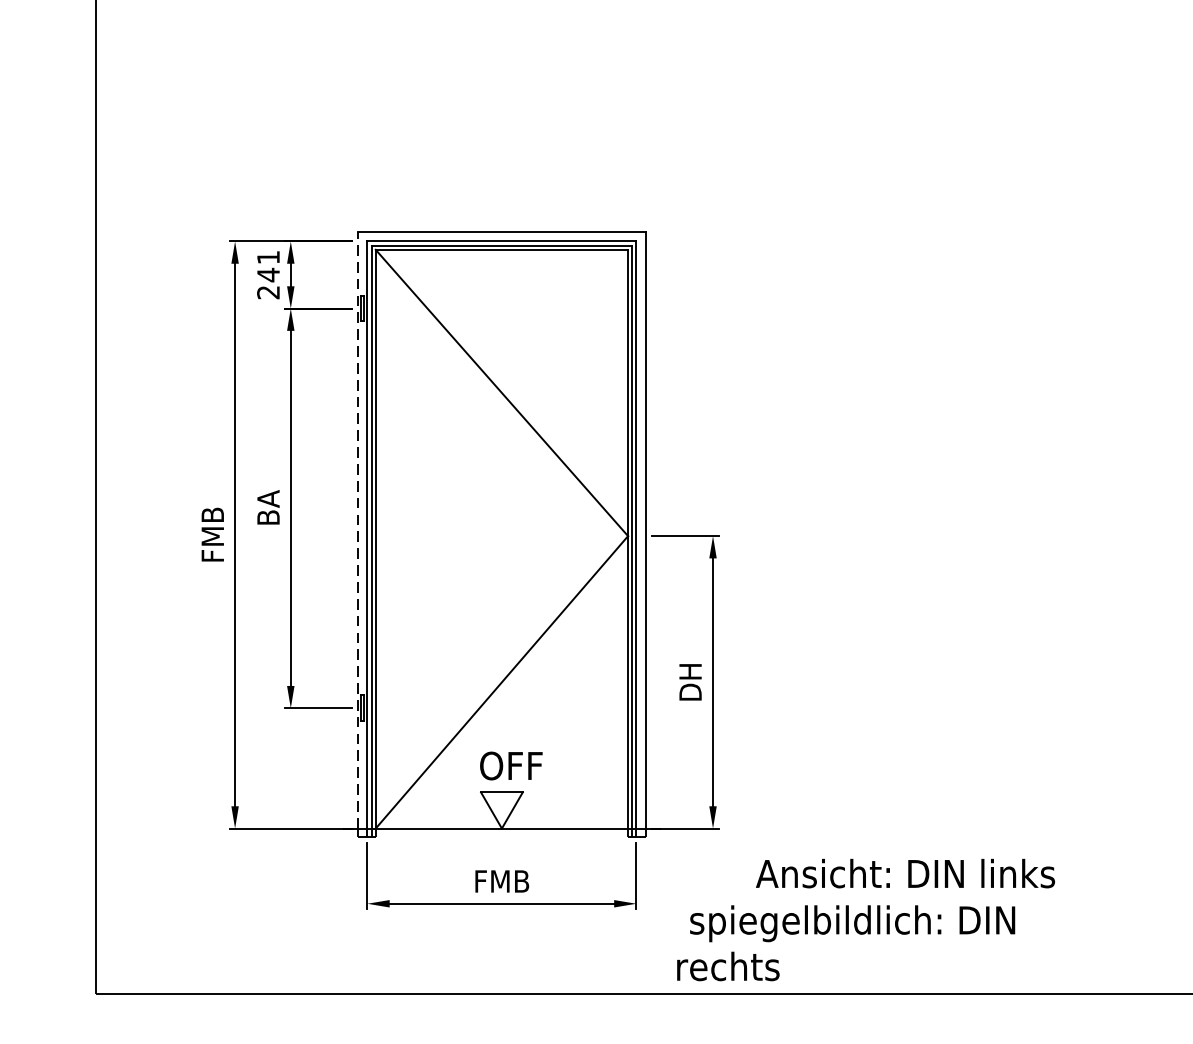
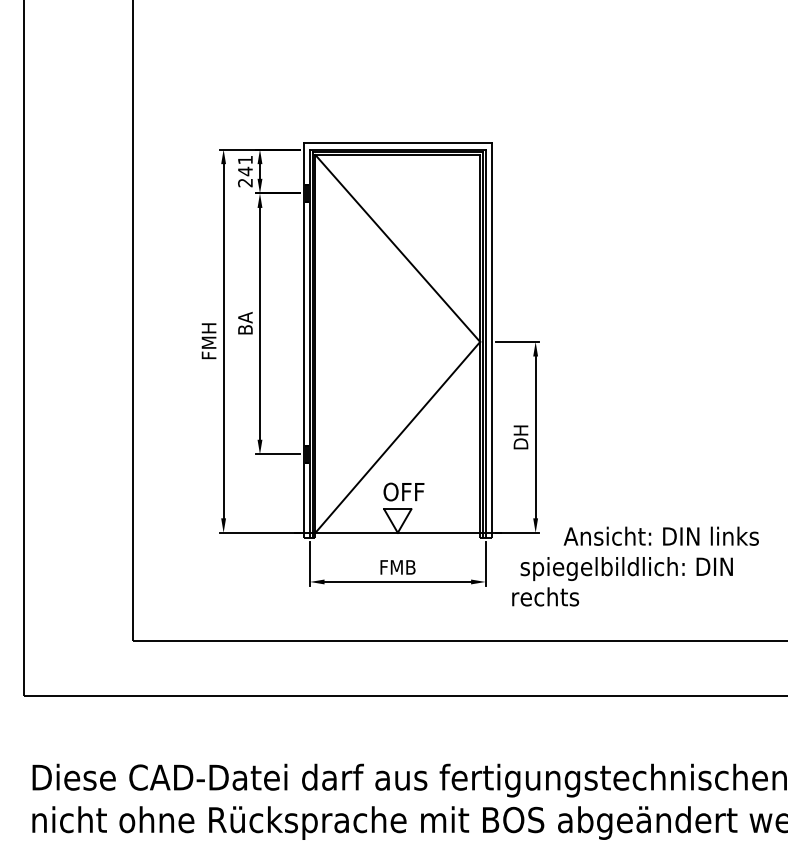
line: (357, 530) -> (303, 338), dashed -> solid
text: (211, 535) -> (208, 341), FMB -> FMH
text: (865, 919) -> (635, 566), moved

